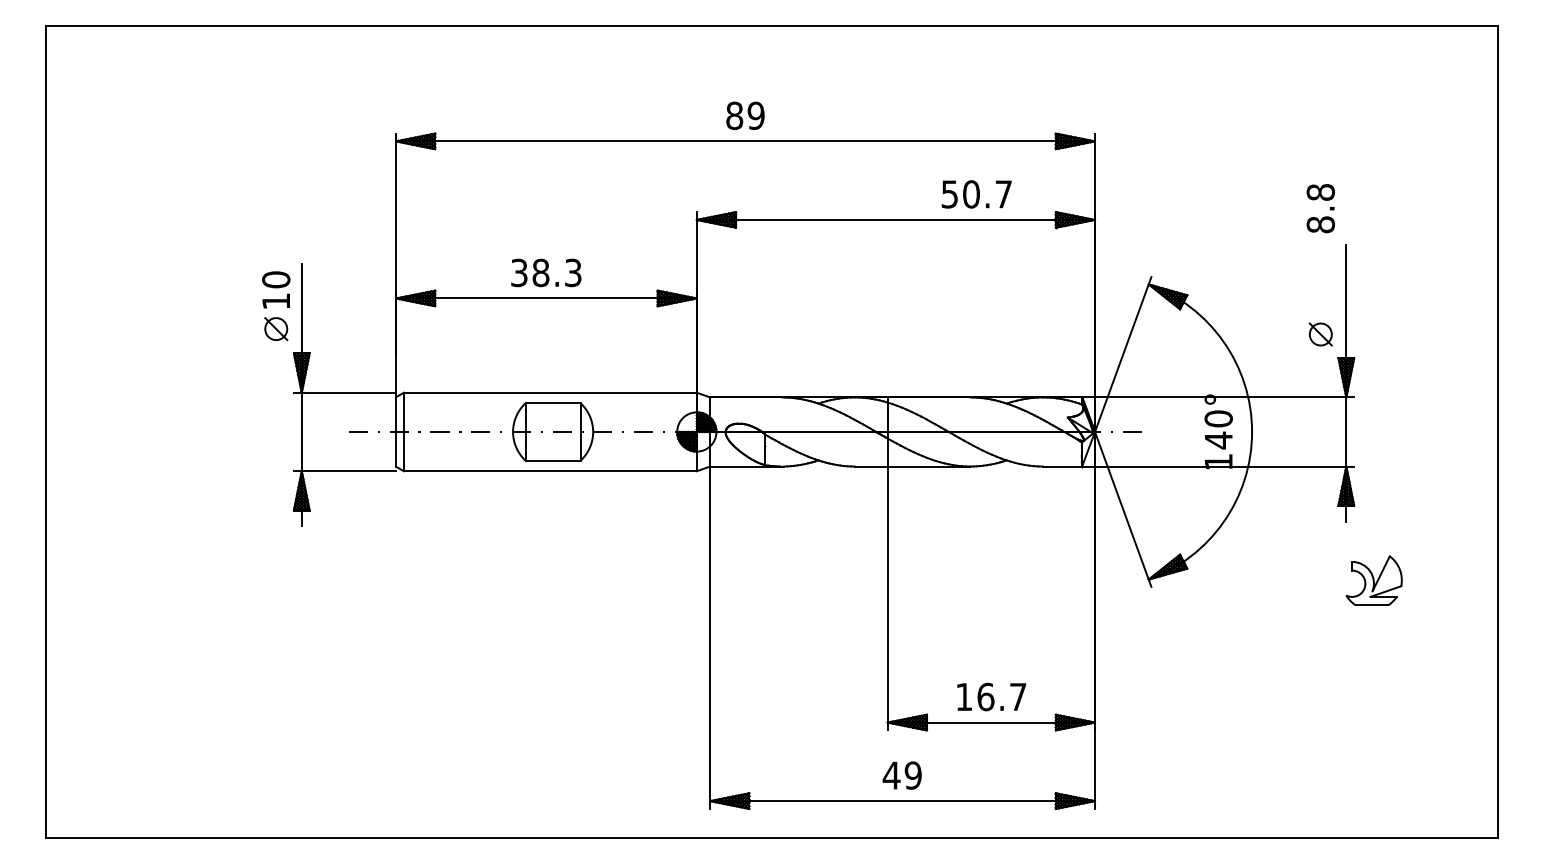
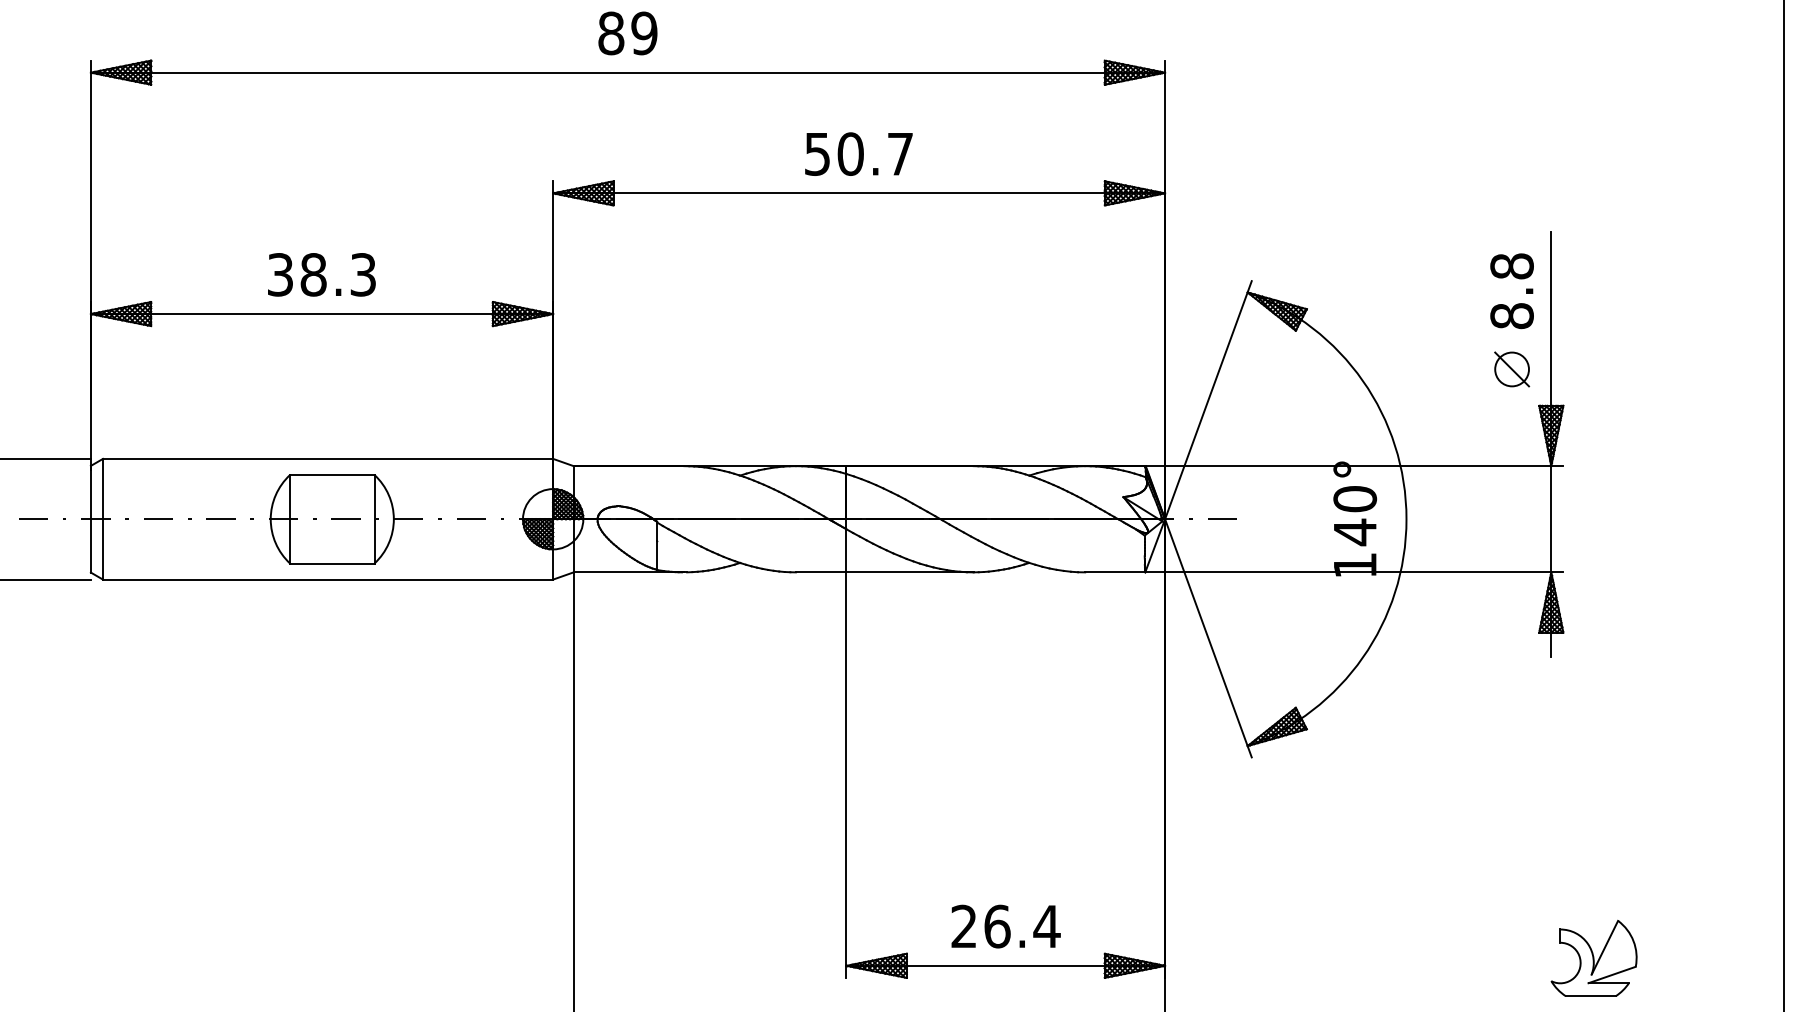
text: (976, 194) -> (858, 154), moved
text: (1320, 208) -> (1511, 291), moved
part: (1373, 580) -> (1593, 958), moved
text: (991, 696) -> (1006, 925), 16.7 -> 26.4

